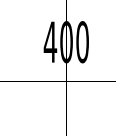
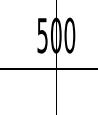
text: (50, 42) -> (42, 35), 400 -> 500

